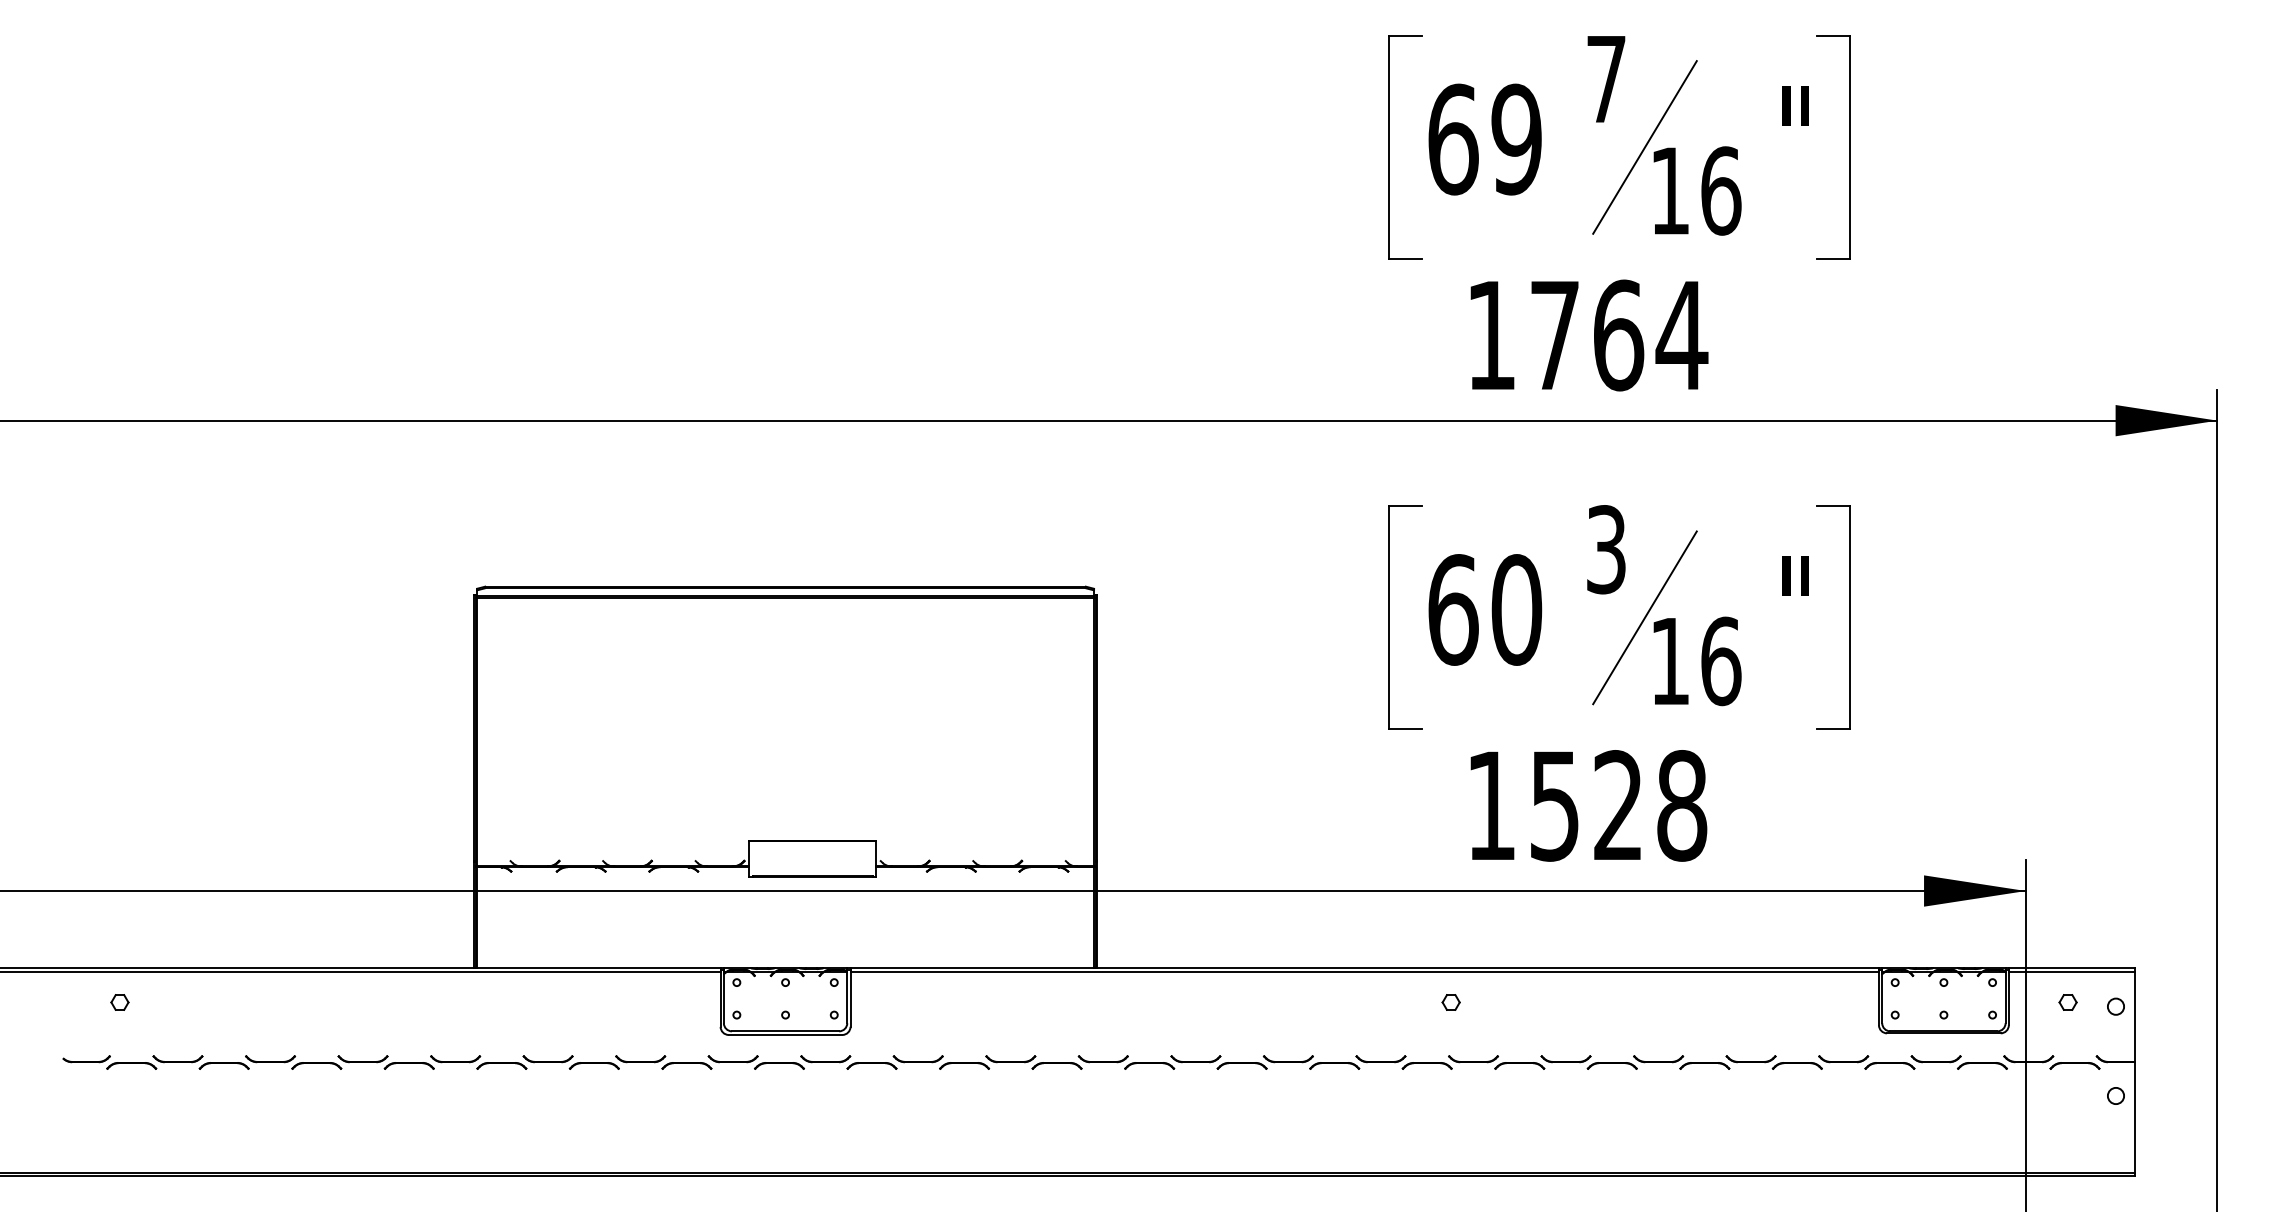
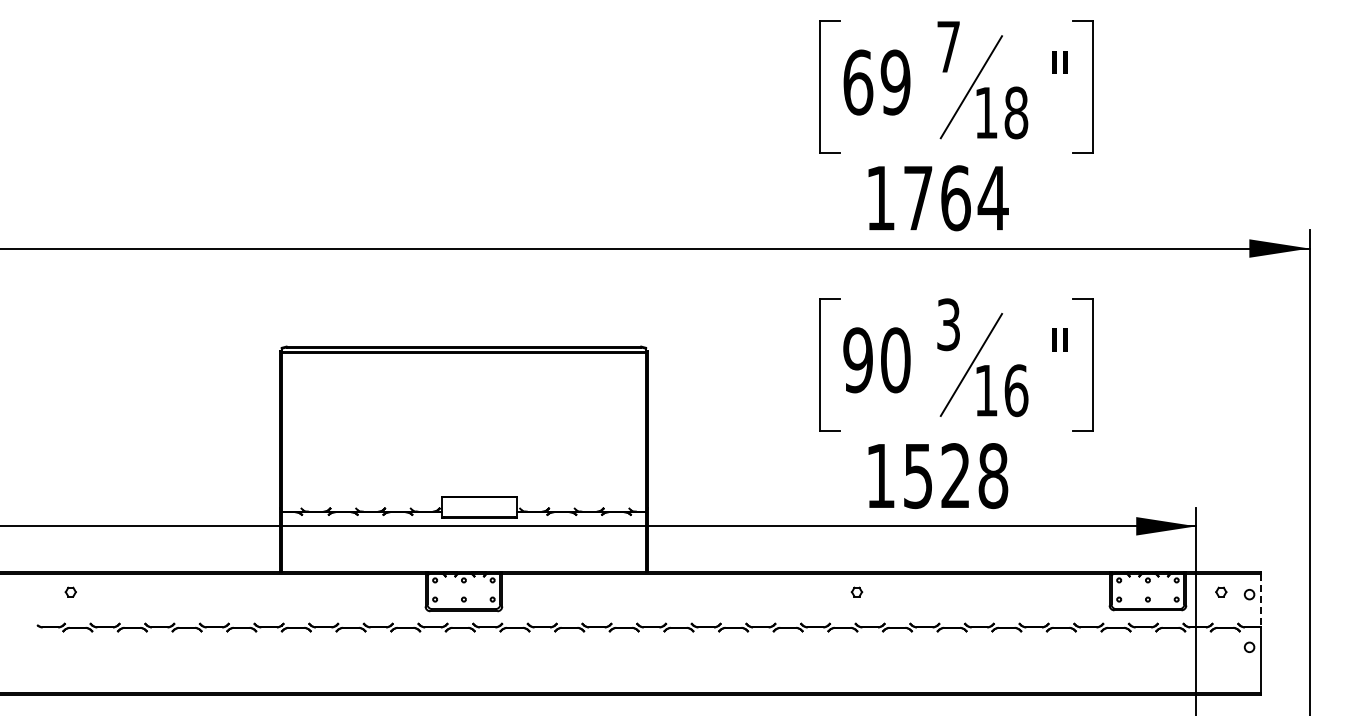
text: (1721, 190) -> (1016, 112), 16 -> 18
text: (1453, 610) -> (858, 360), 60 -> 90
line: (2136, 1016) -> (1261, 600), solid -> dashed

